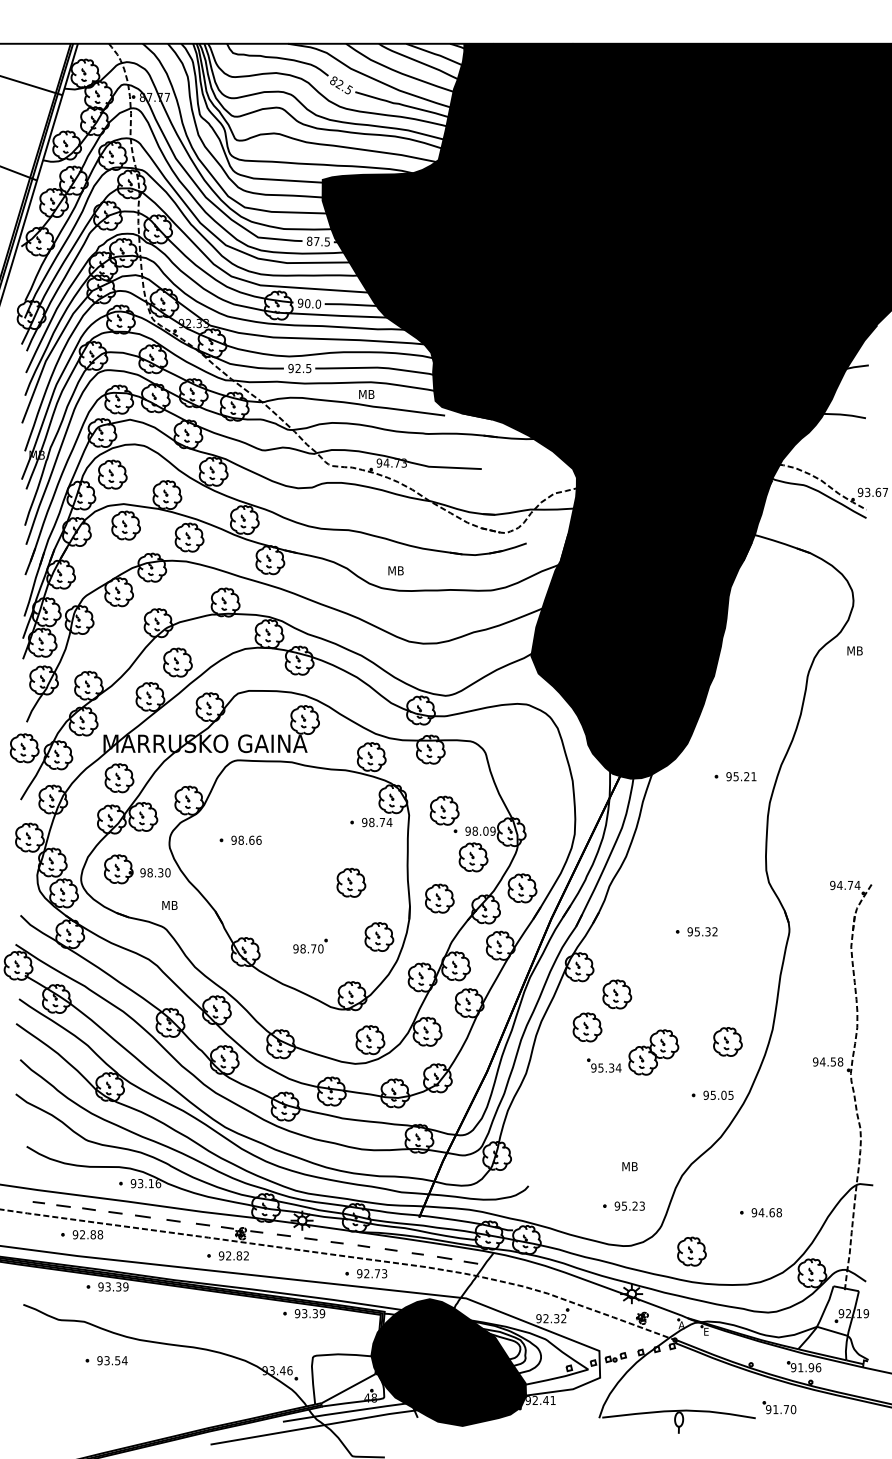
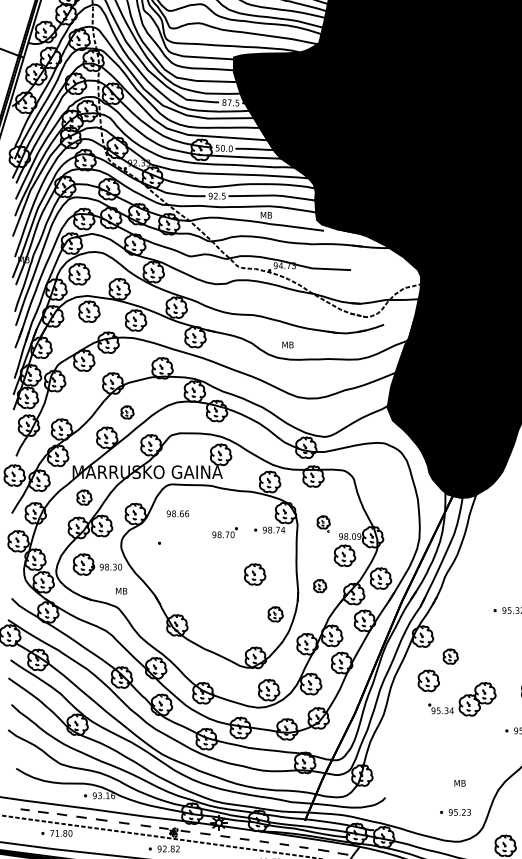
text: (300, 302) -> (217, 147), 90.0 -> 50.0
part: (177, 662) -> (127, 412), size x0.6
part: (119, 778) -> (84, 497), size x0.7
part: (444, 813) -> (323, 523), size x0.6
text: (246, 839) -> (177, 513), moved
part: (439, 898) -> (319, 586), size x0.6
part: (379, 936) -> (275, 614), size x0.7
part: (310, 945) -> (225, 532), moved
part: (617, 994) -> (450, 656), size x0.7
text: (87, 1234) -> (60, 833), 92.88 -> 71.80

